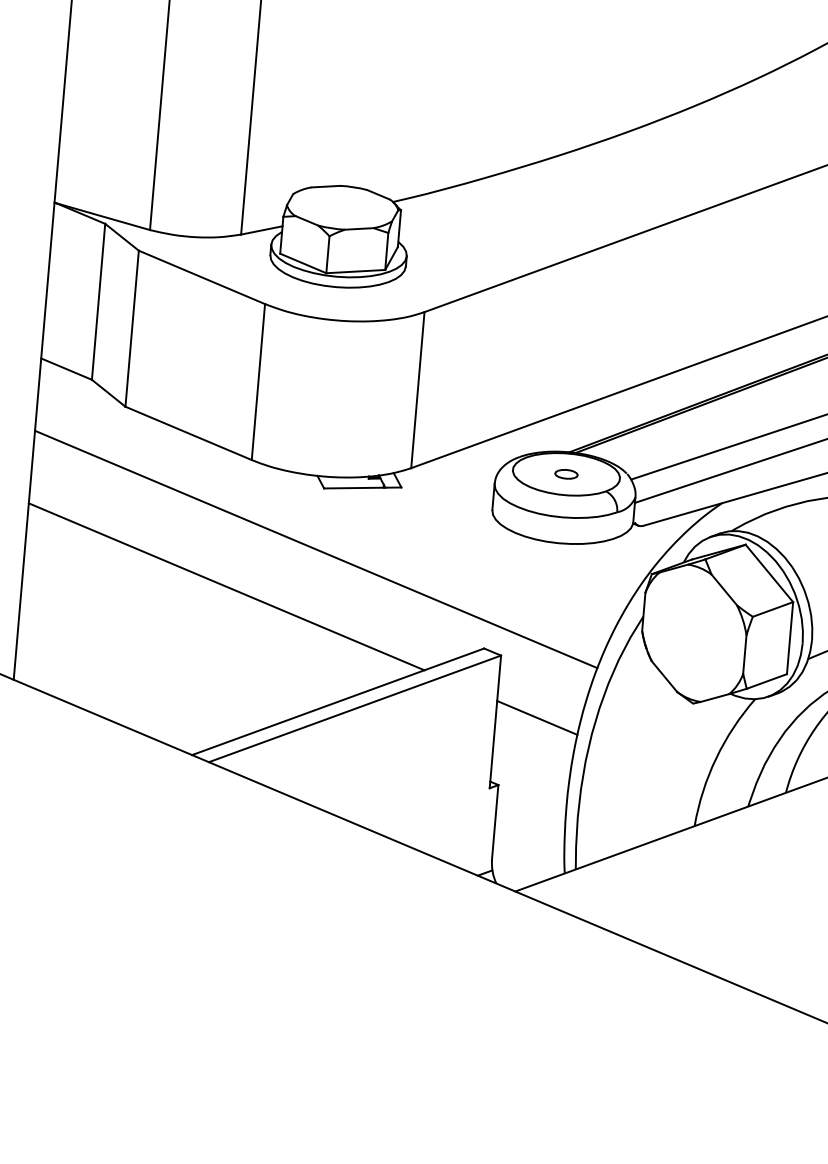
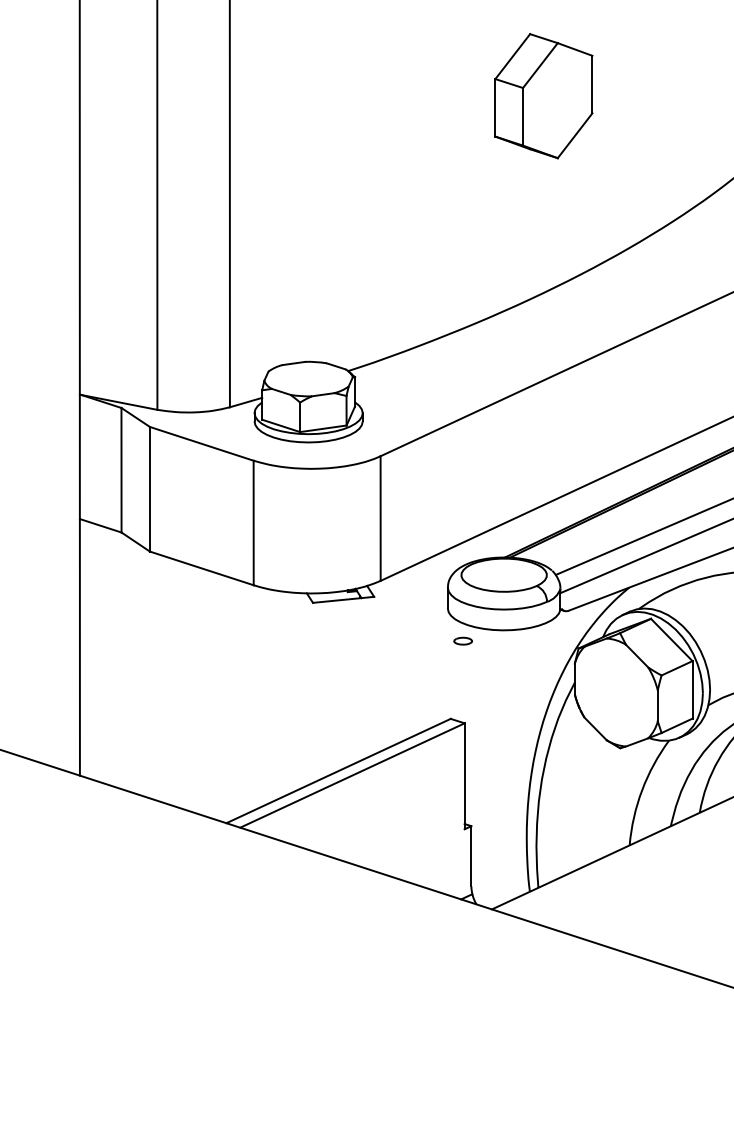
part: (565, 473) -> (462, 640), moved
line: (315, 549) -> (310, 651), removed
line: (225, 586) -> (241, 687), removed
line: (537, 718) -> (497, 770), removed

